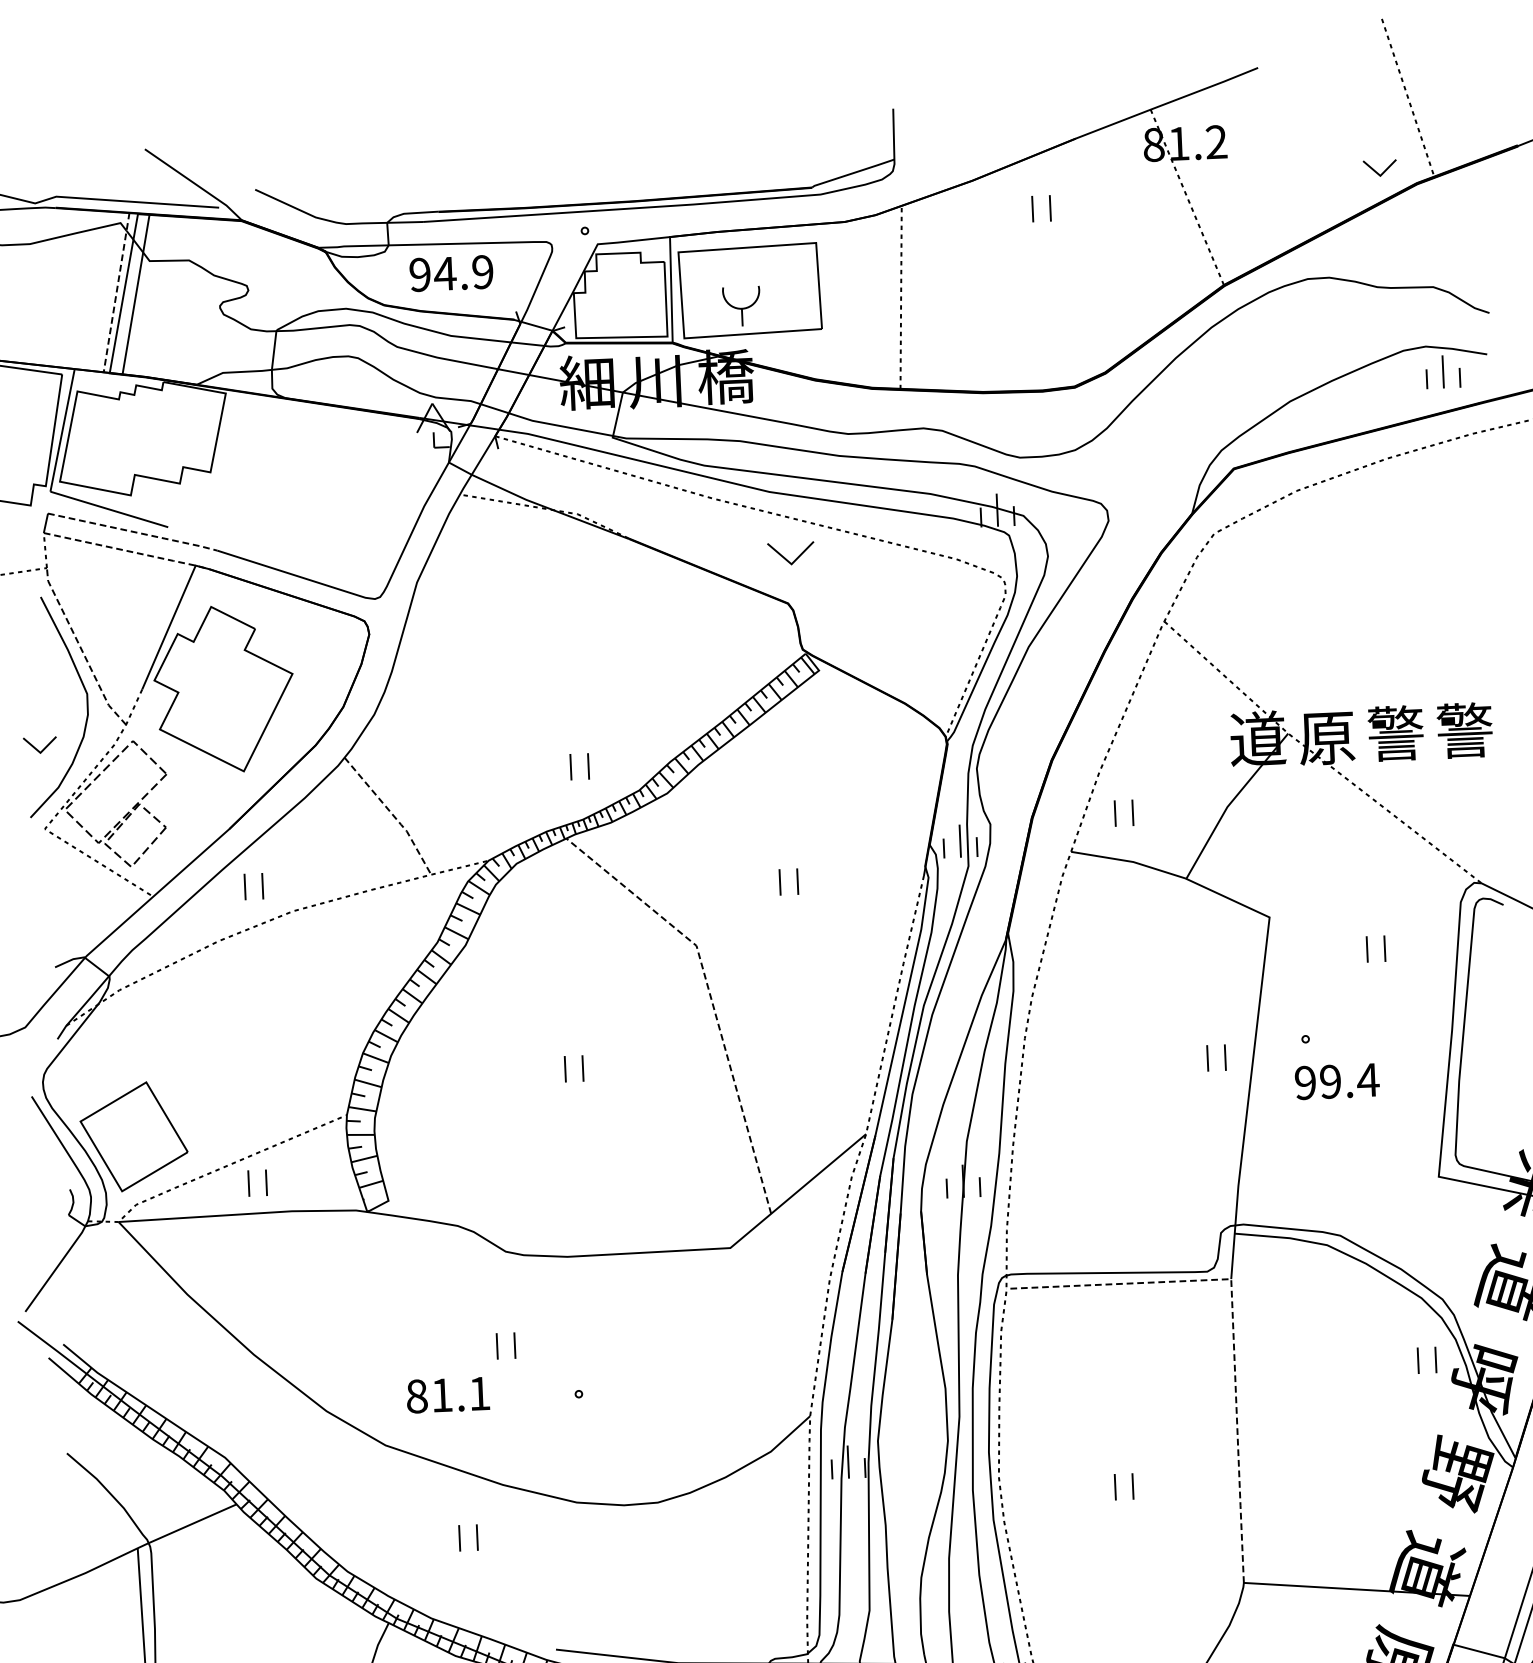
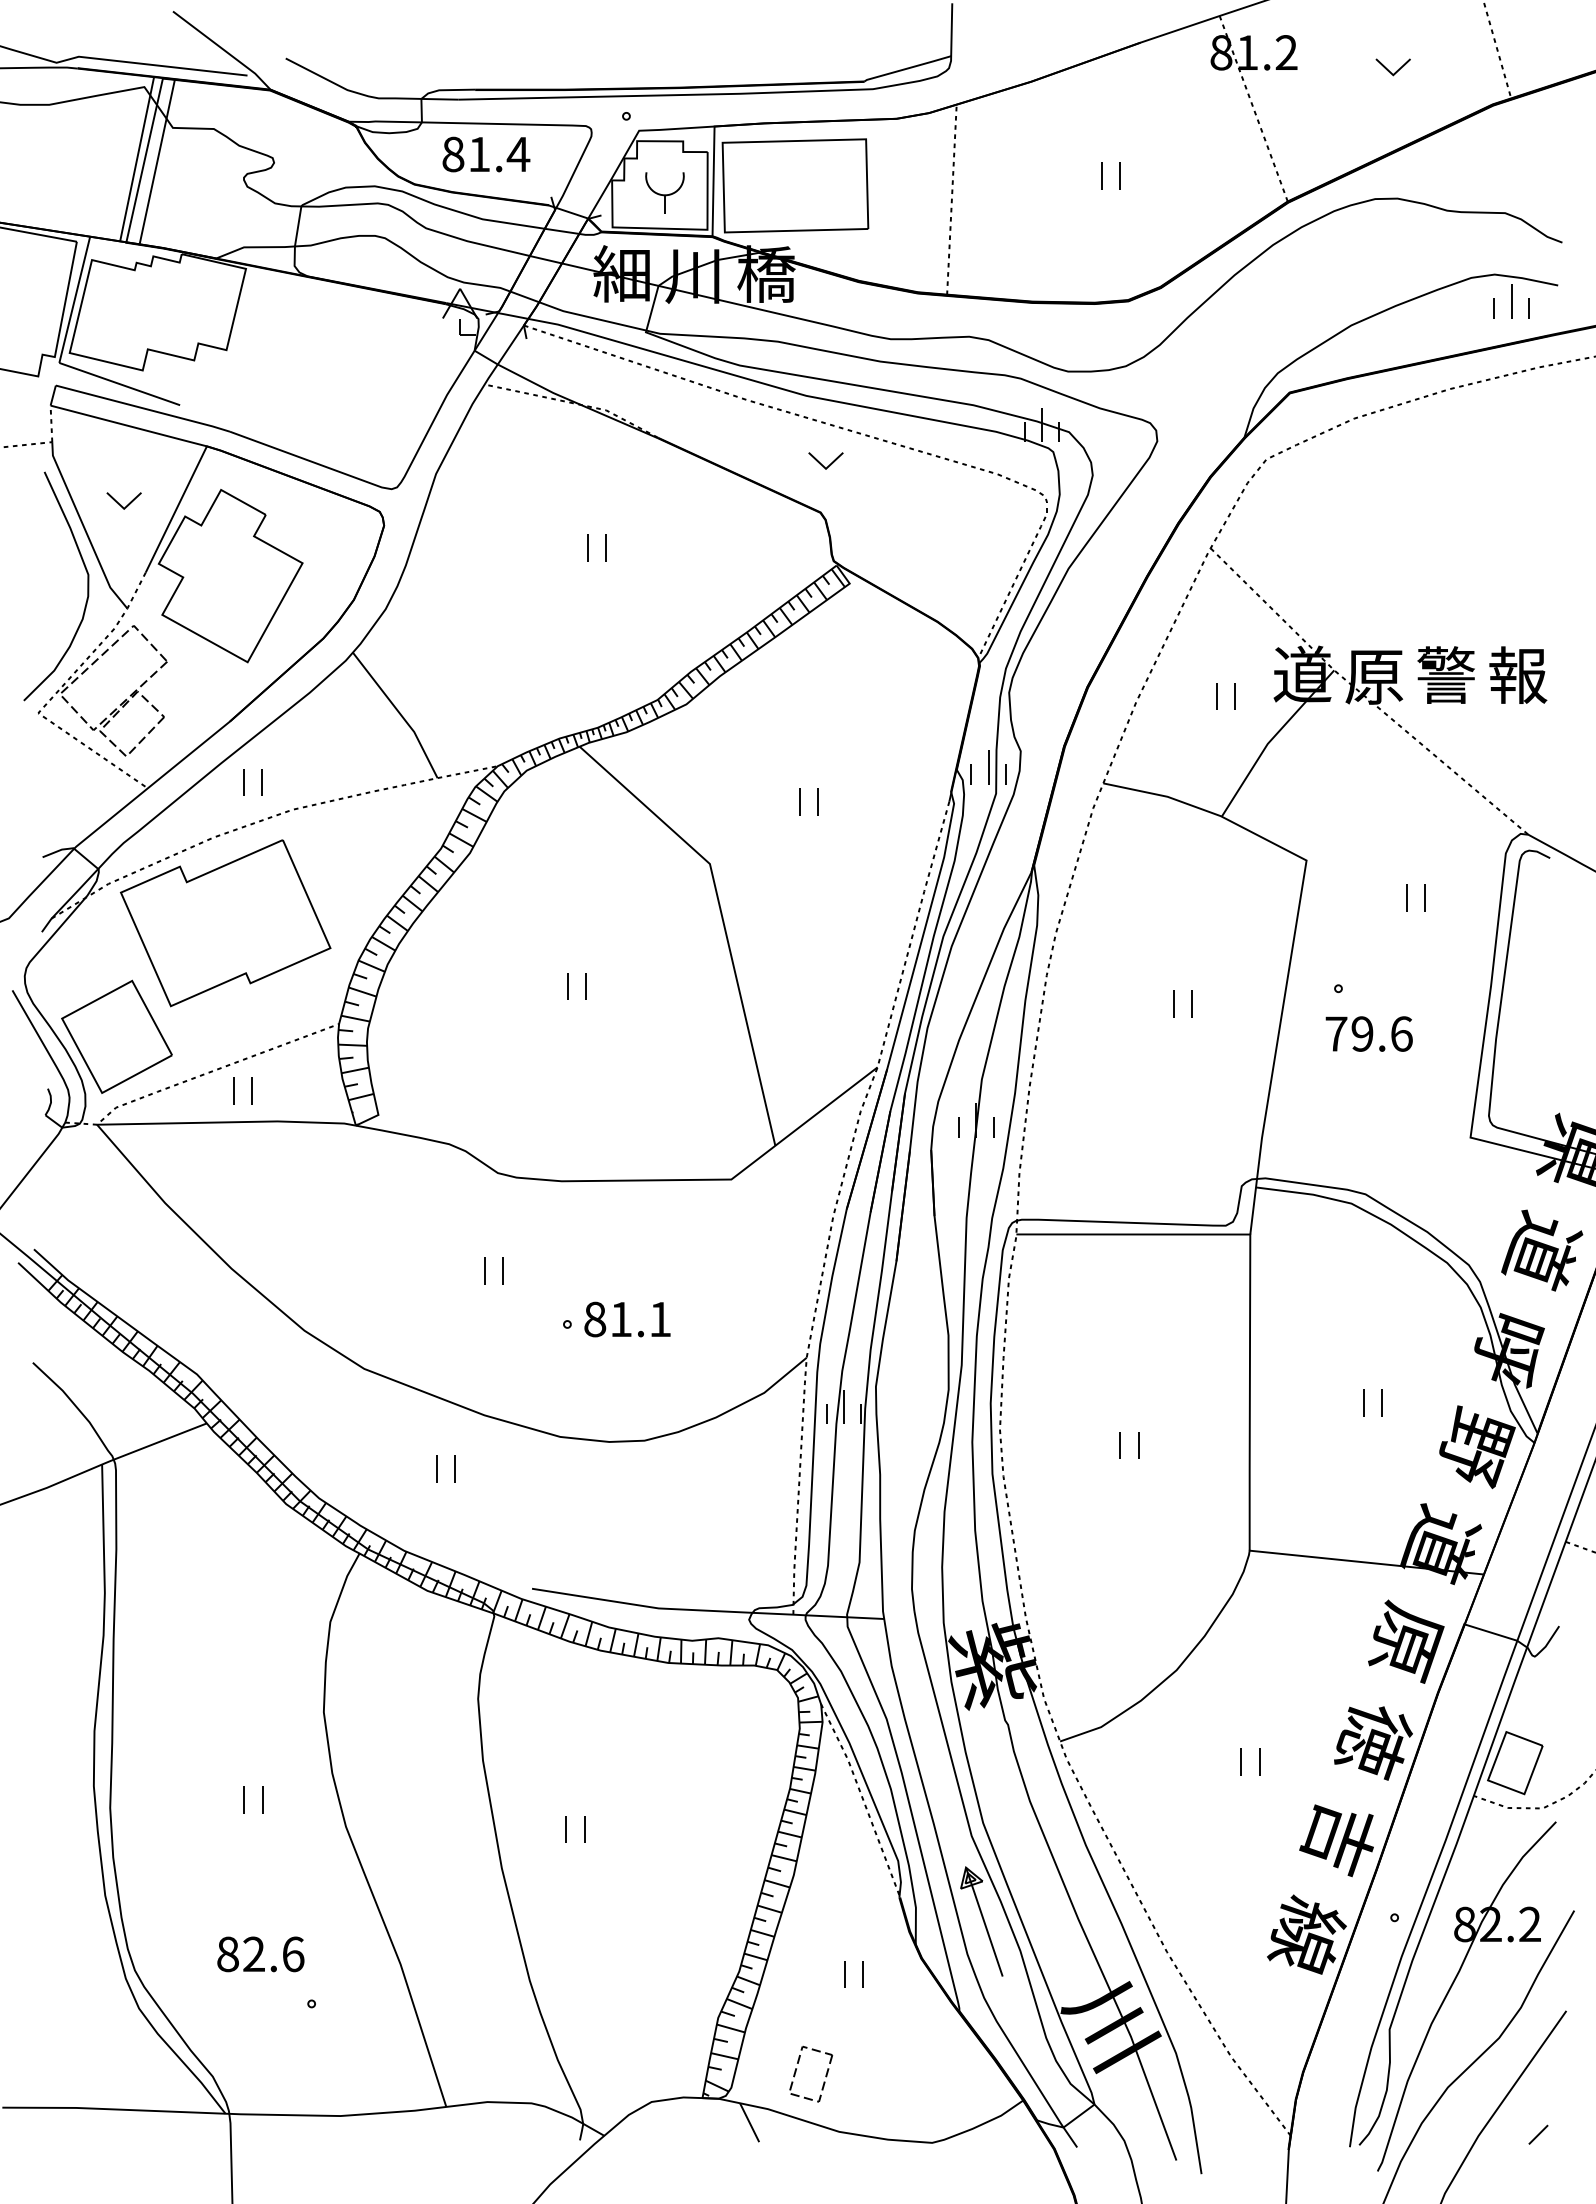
part: (1379, 168) -> (1392, 67), moved
part: (1033, 208) -> (1102, 175), moved
text: (452, 273) -> (486, 154), 94.9 -> 81.4
line: (116, 291) -> (137, 157), dashed -> solid
part: (741, 306) -> (664, 192), moved
line: (134, 531) -> (144, 408), dashed -> solid
line: (128, 551) -> (137, 428), dashed -> solid
part: (790, 553) -> (825, 460), size x0.71
line: (81, 649) -> (84, 528), dashed -> solid
text: (1465, 729) -> (1518, 674), 警 -> 報
part: (39, 744) -> (123, 500), moved
part: (571, 766) -> (588, 547), moved
part: (1115, 813) -> (1217, 696), moved
line: (392, 814) -> (400, 713), dashed -> solid
line: (710, 997) -> (722, 918), dashed -> solid
part: (233, 1023) -> (225, 923), added
part: (1208, 1057) -> (1174, 1003), moved
text: (1337, 1080) -> (1369, 1033), 99.4 -> 79.6
line: (1233, 1318) -> (1250, 1275), dashed -> solid
part: (1418, 1360) -> (1364, 1402), moved
text: (448, 1395) -> (627, 1319), moved

